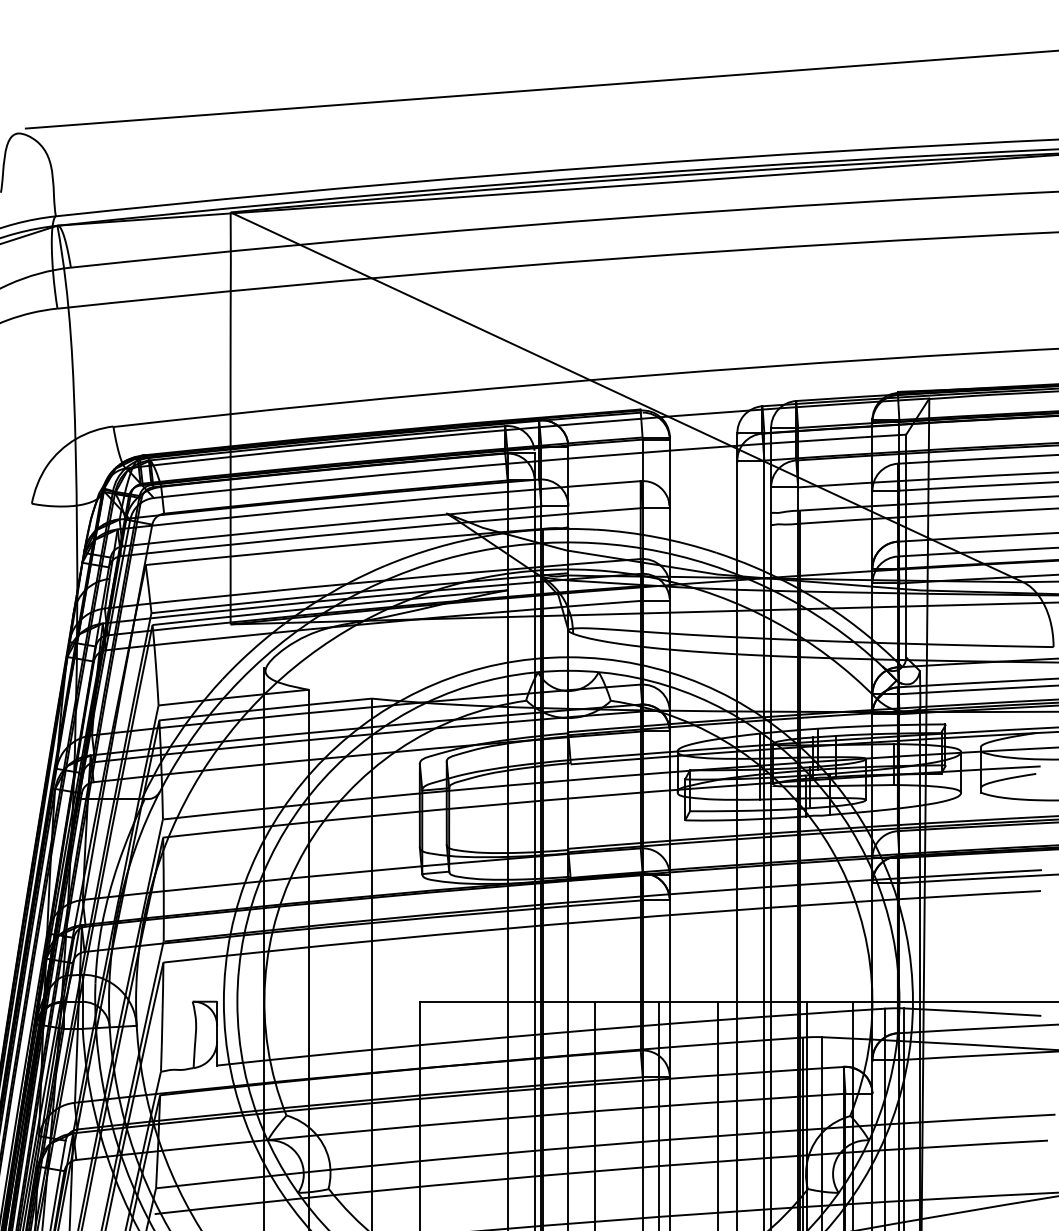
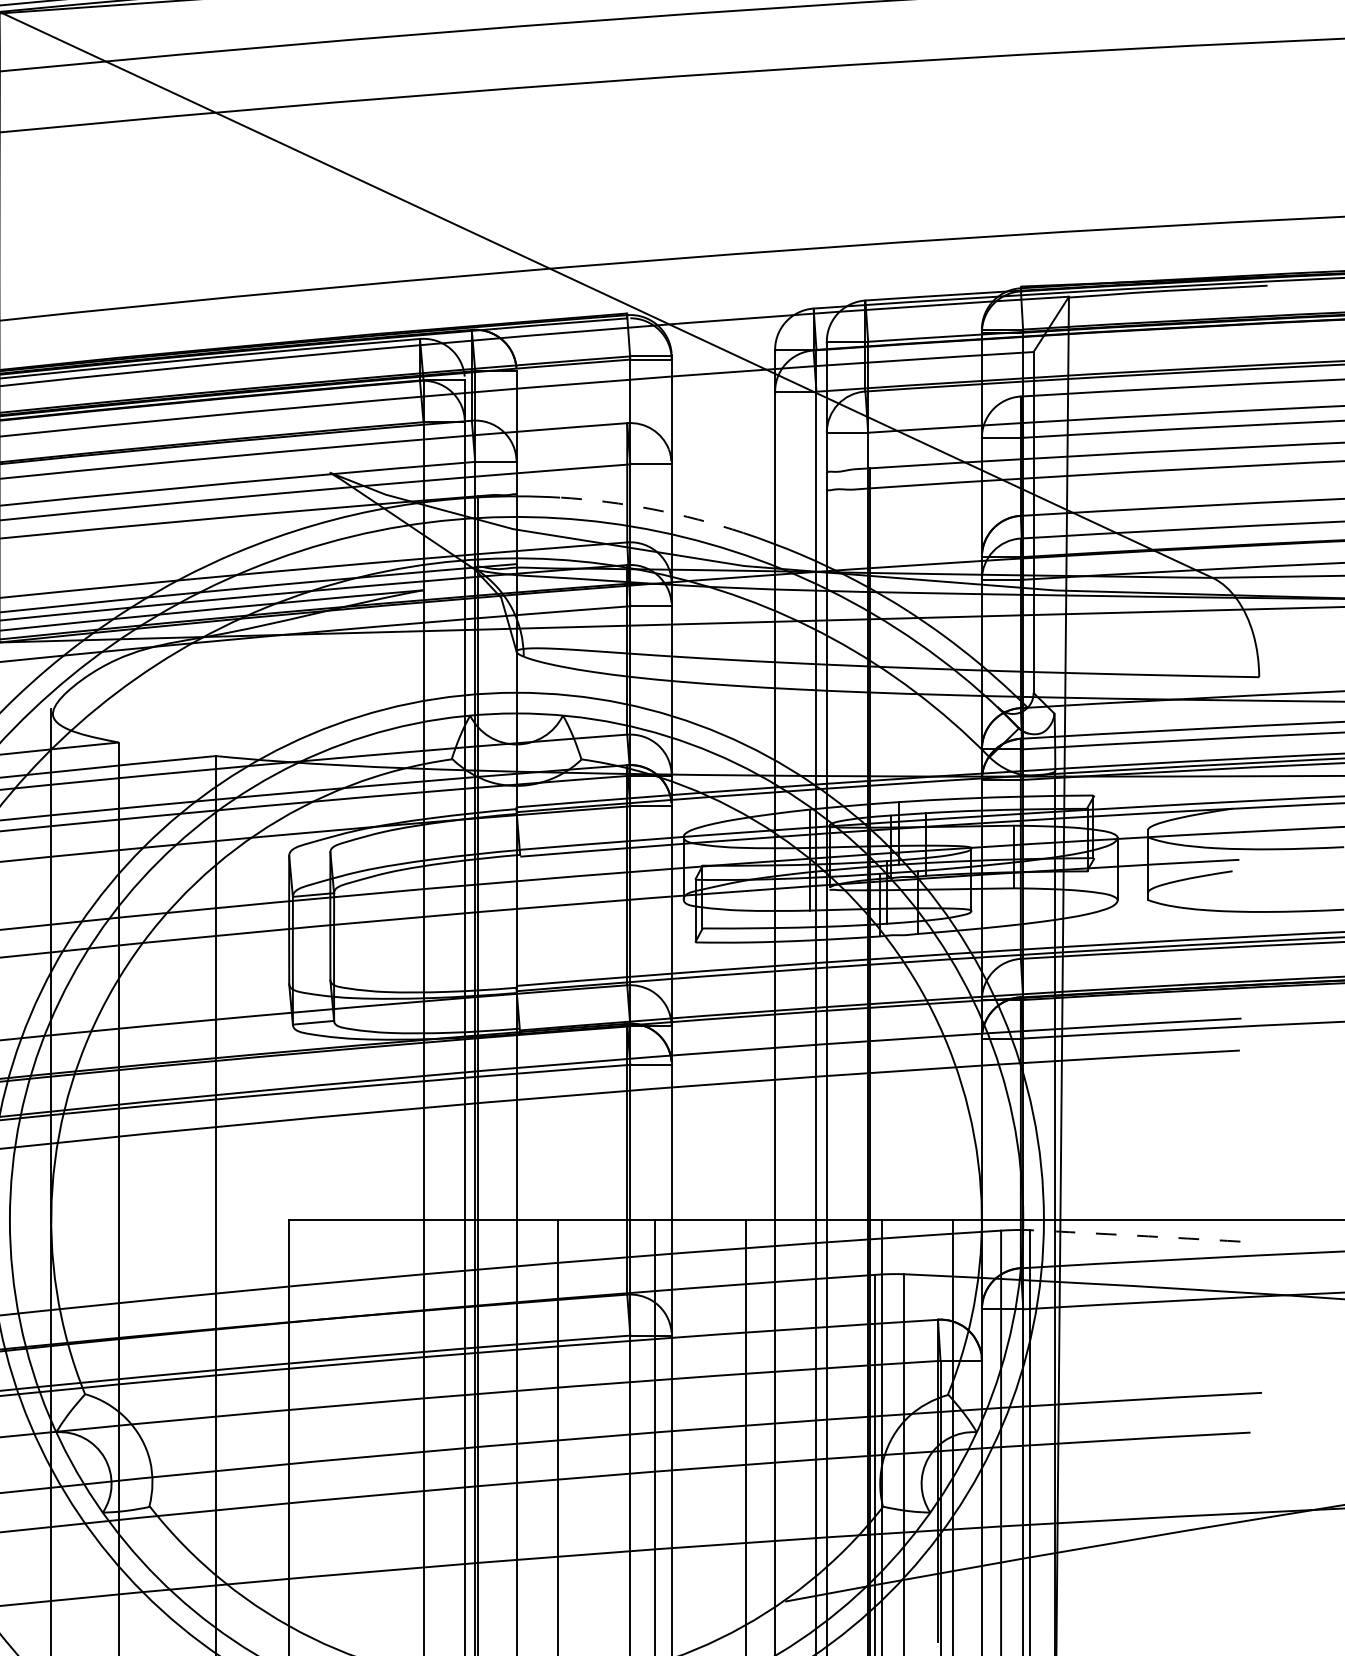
arc: (657, 537) -> (652, 509), solid -> dashed
arc: (972, 1011) -> (1135, 1234), solid -> dashed

